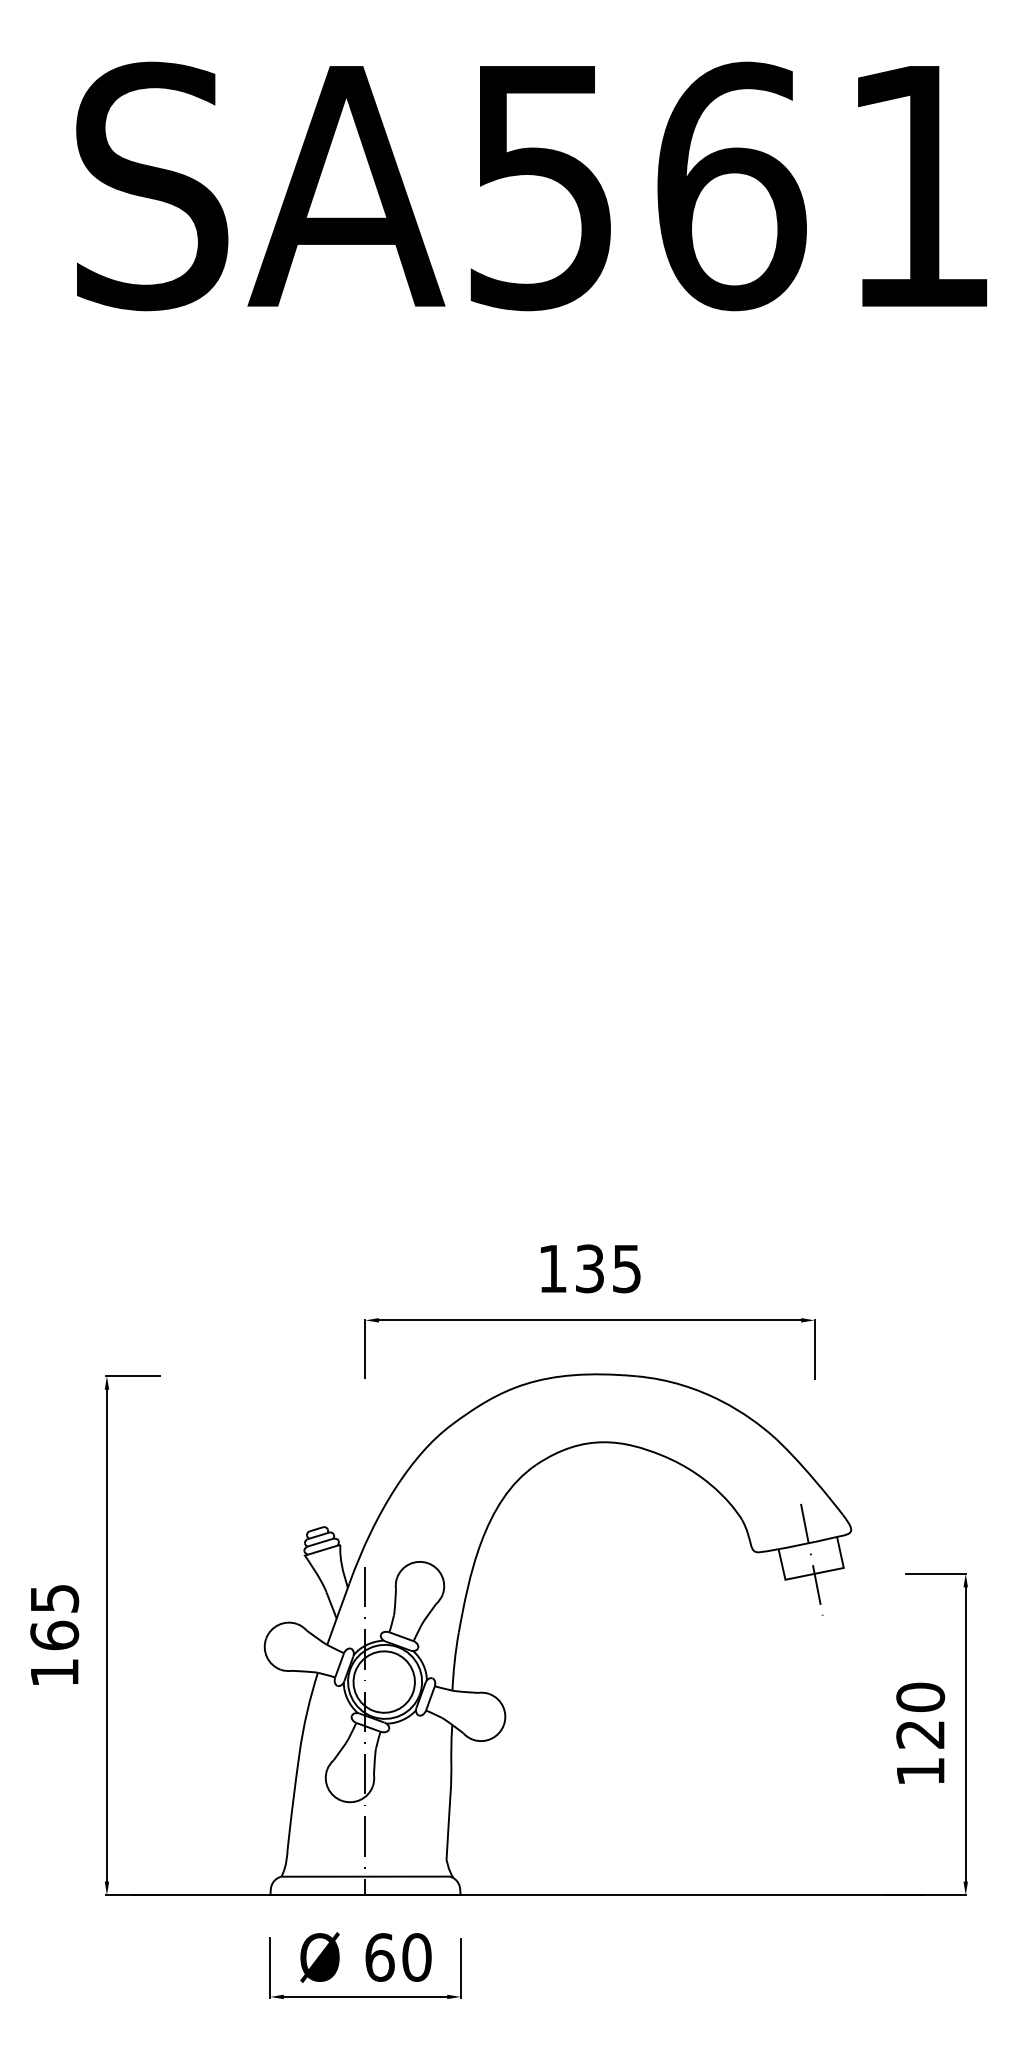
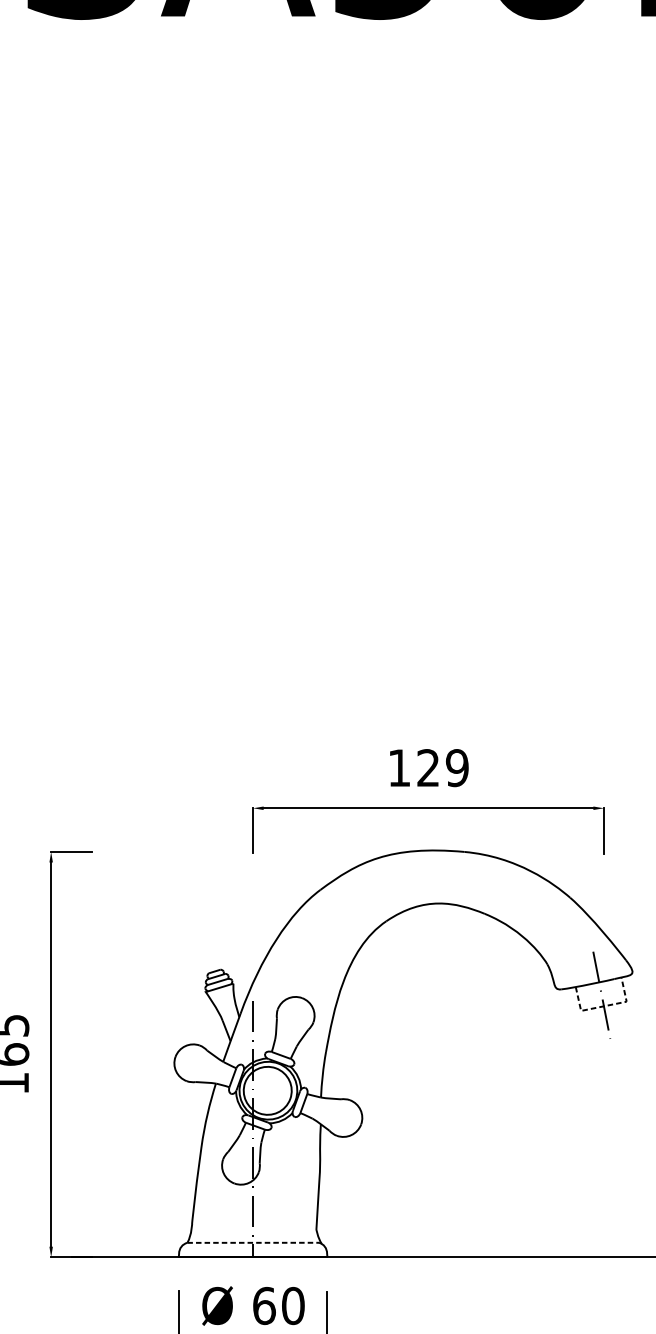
text: (608, 1268) -> (442, 767), 135 -> 129
line: (814, 1573) -> (603, 1006), solid -> dashed
line: (366, 1876) -> (253, 1242), solid -> dashed

